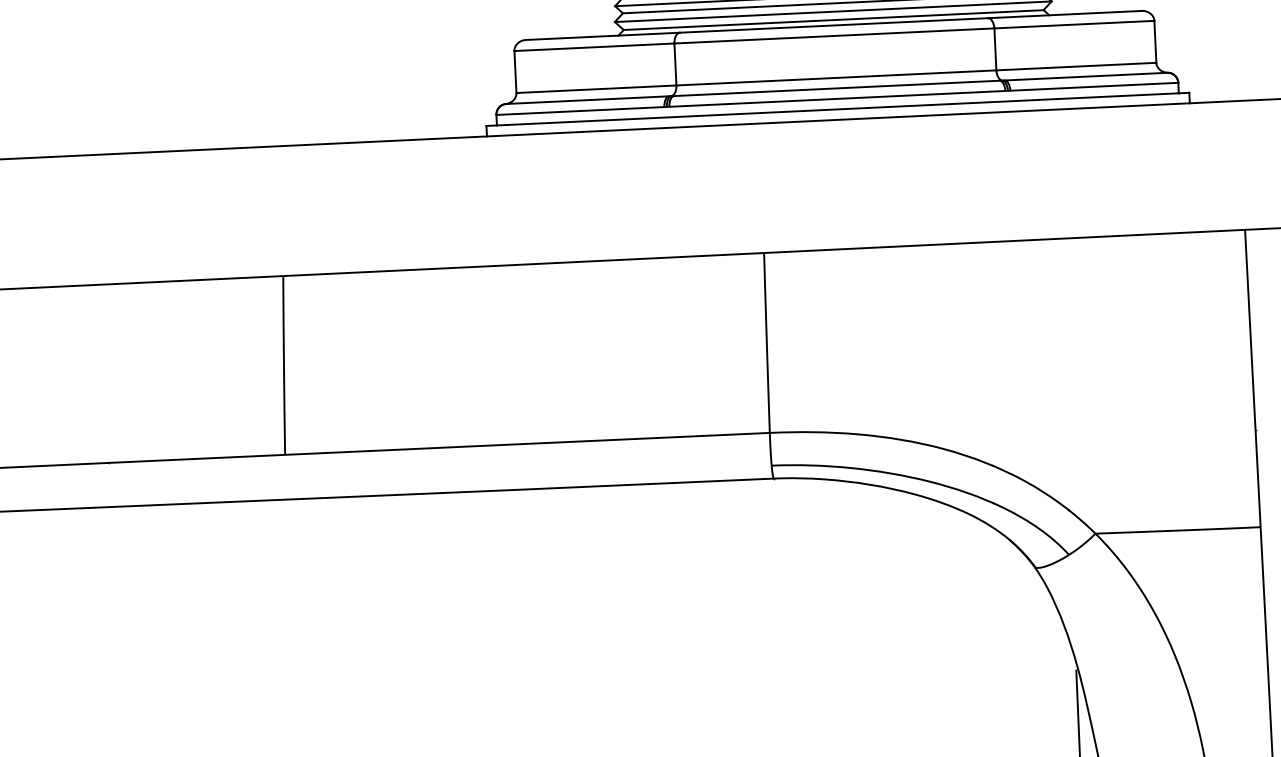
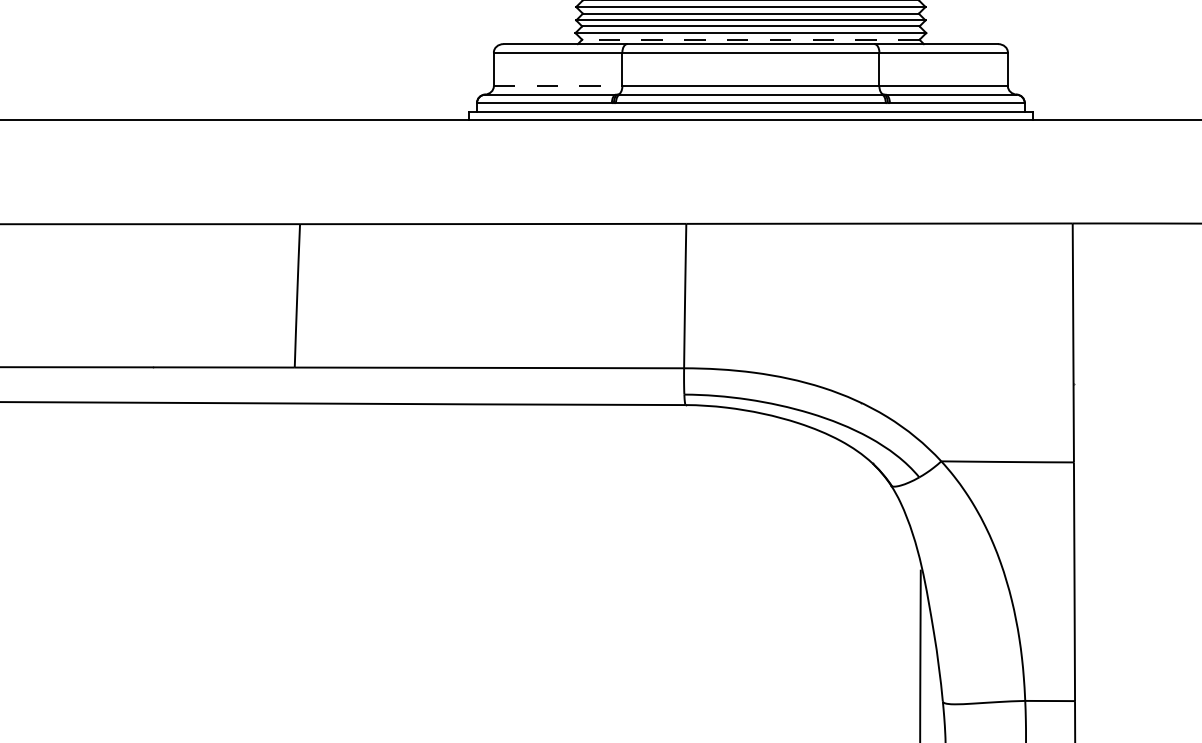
line: (833, 19) -> (750, 39), solid -> dashed
line: (596, 89) -> (558, 86), solid -> dashed

